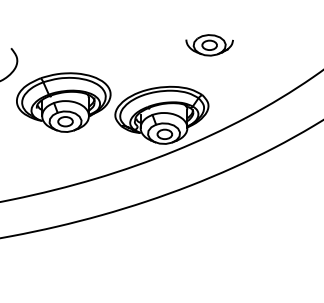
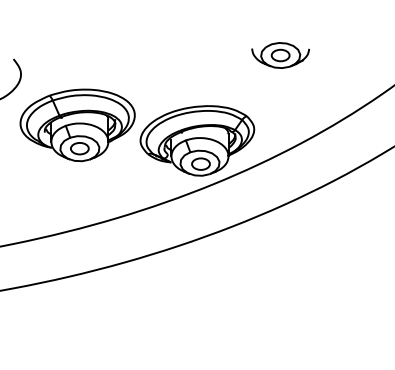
part: (209, 45) -> (280, 55), moved

